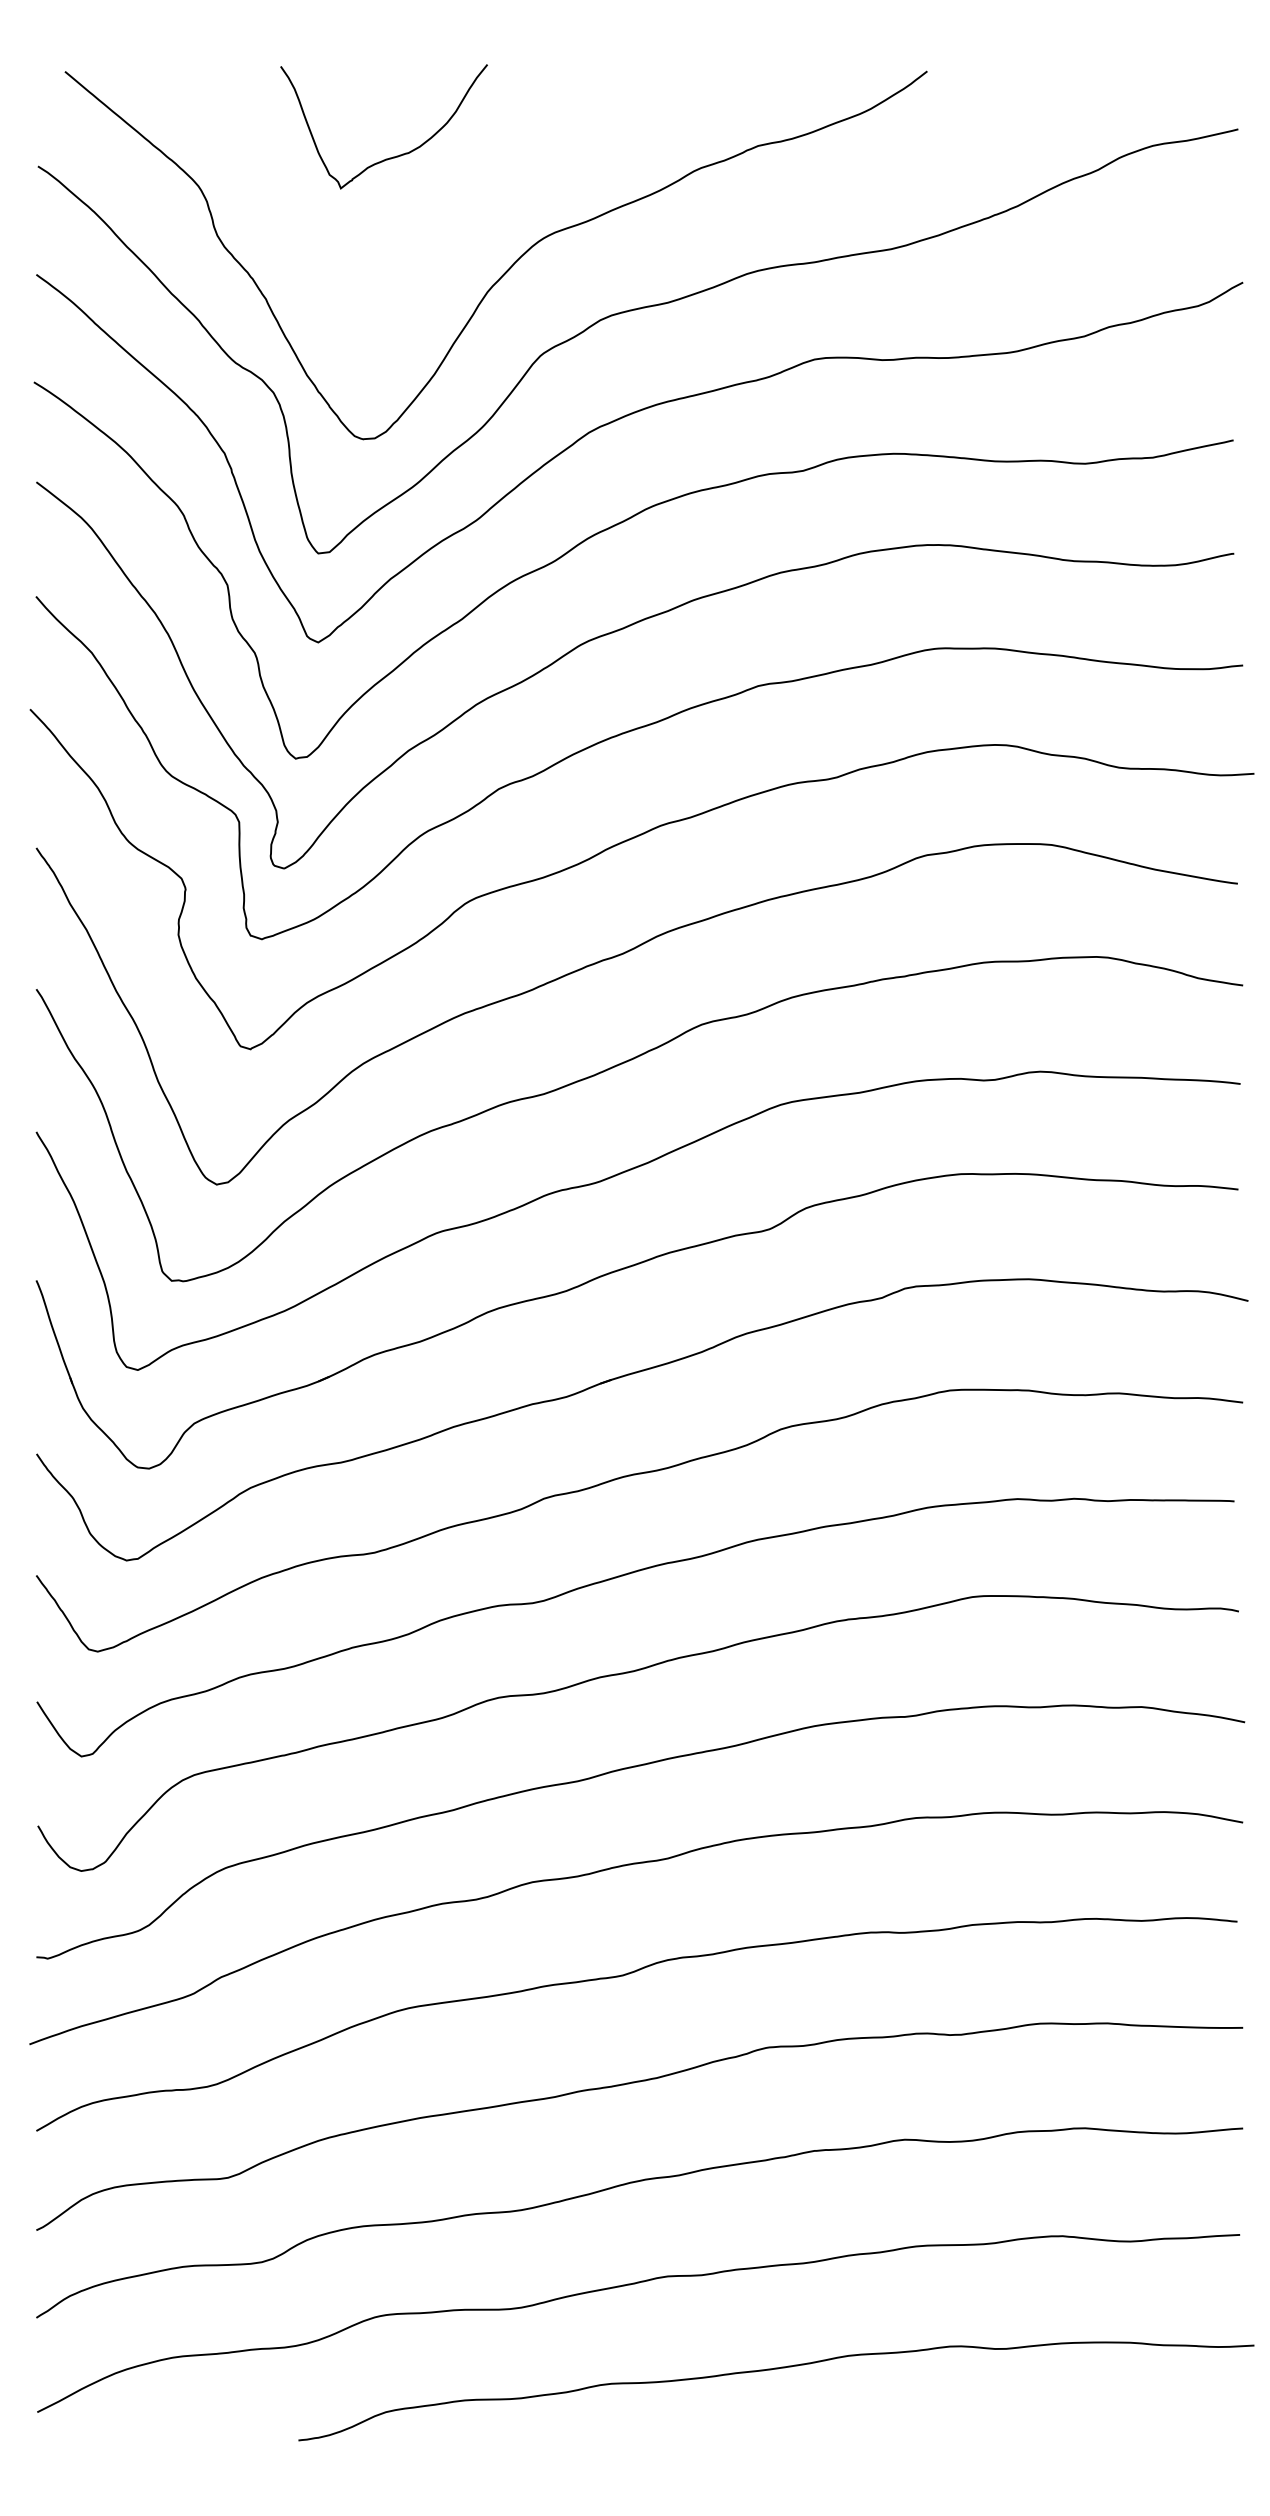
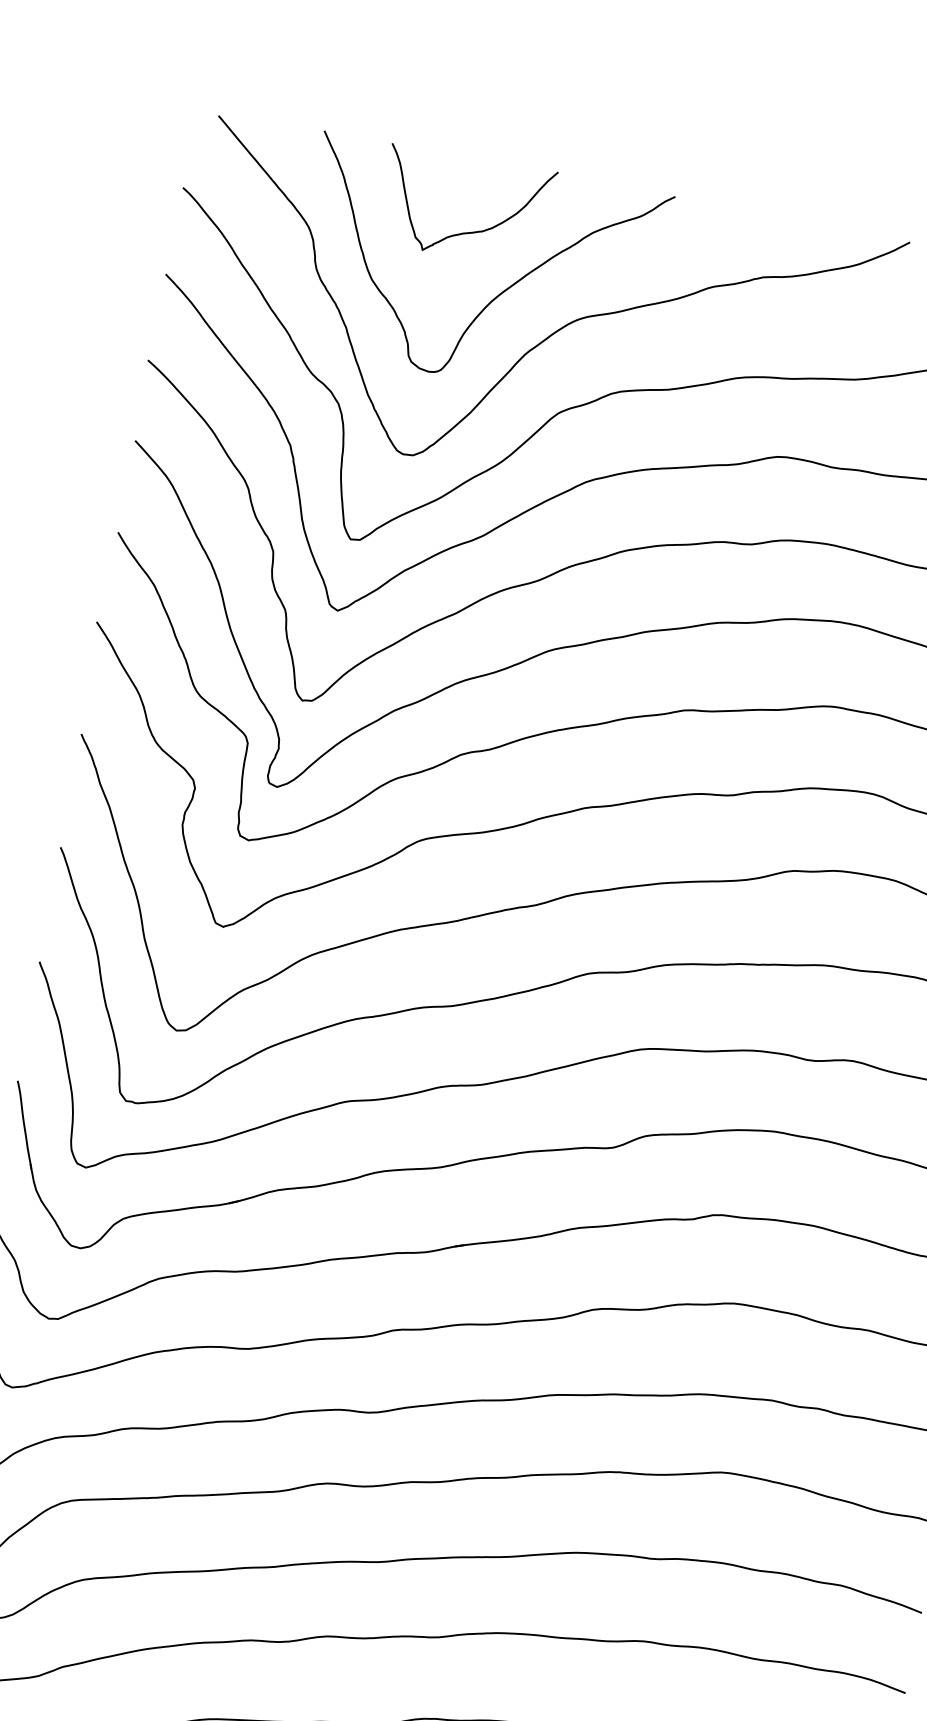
curve: (441, 226) -> (497, 295), added

